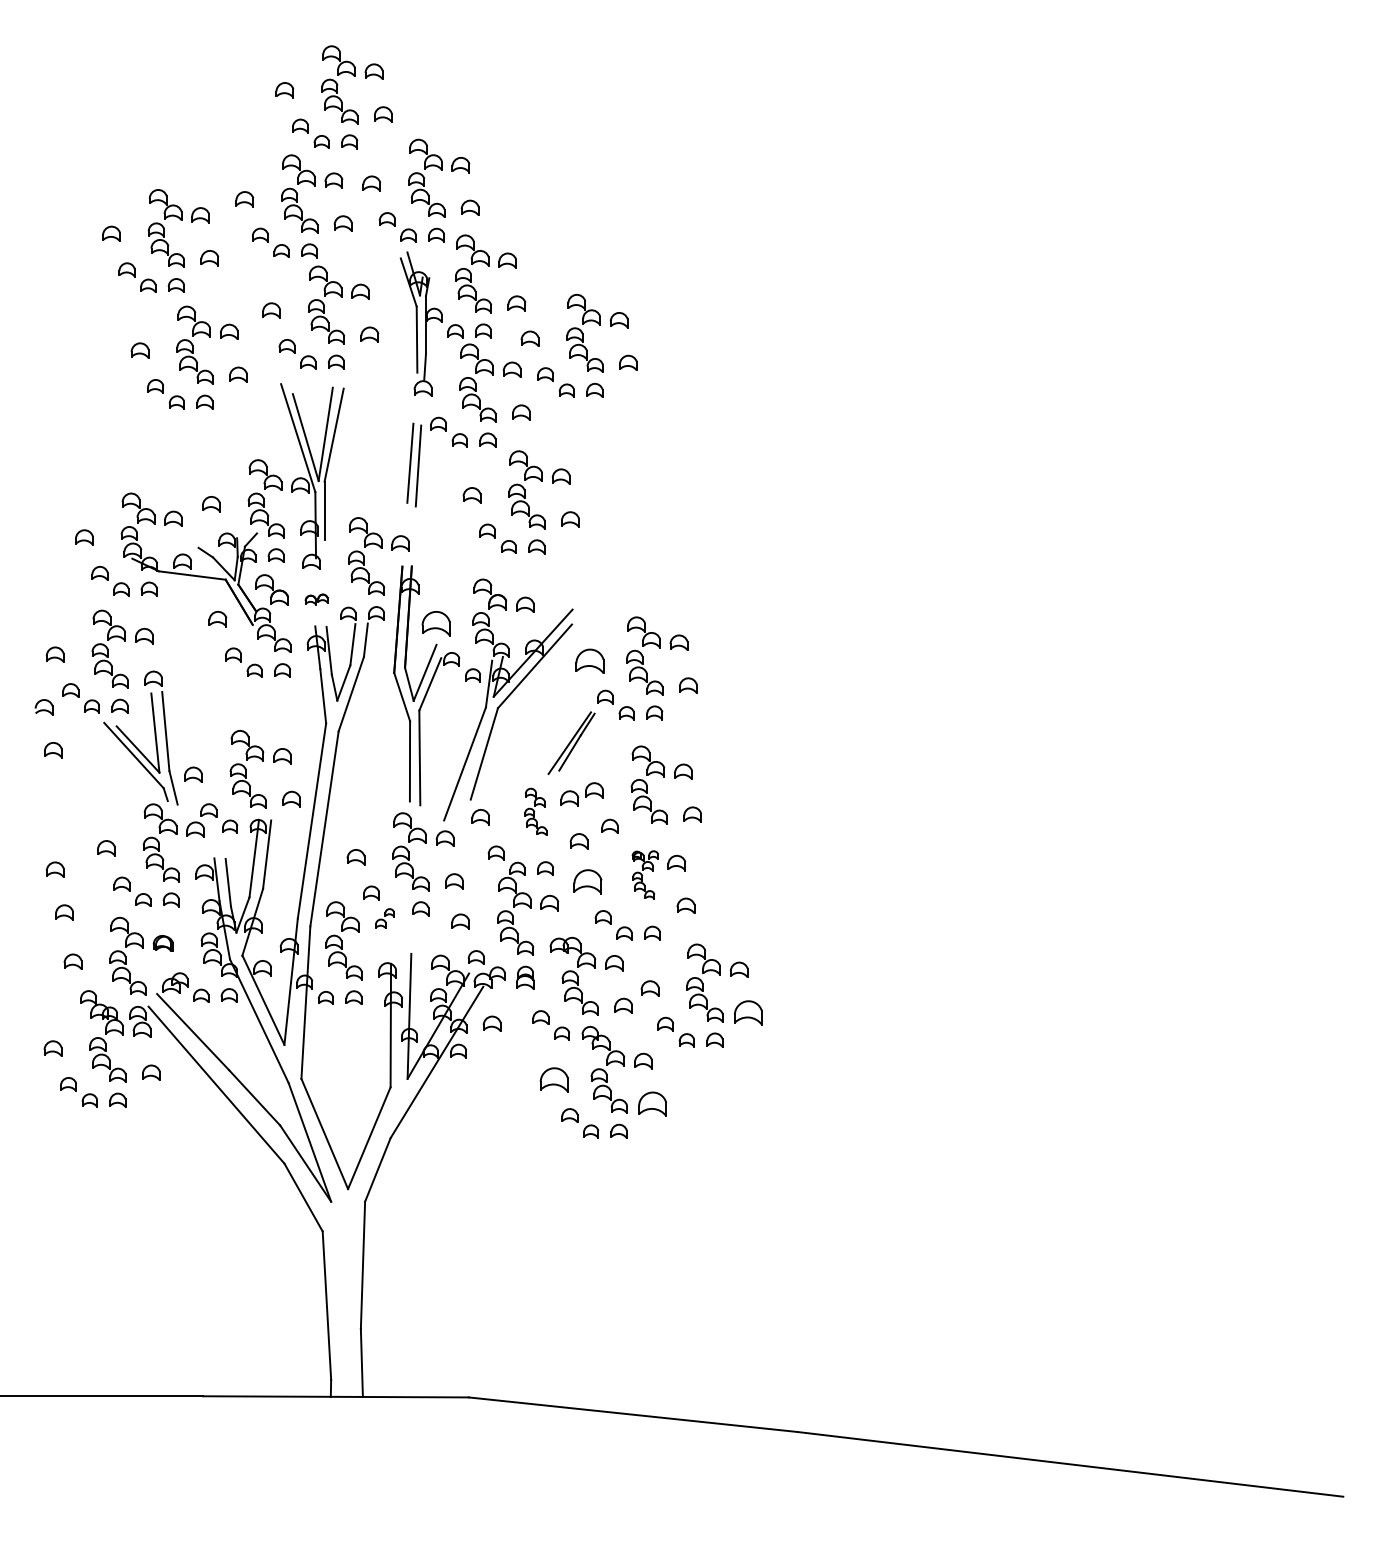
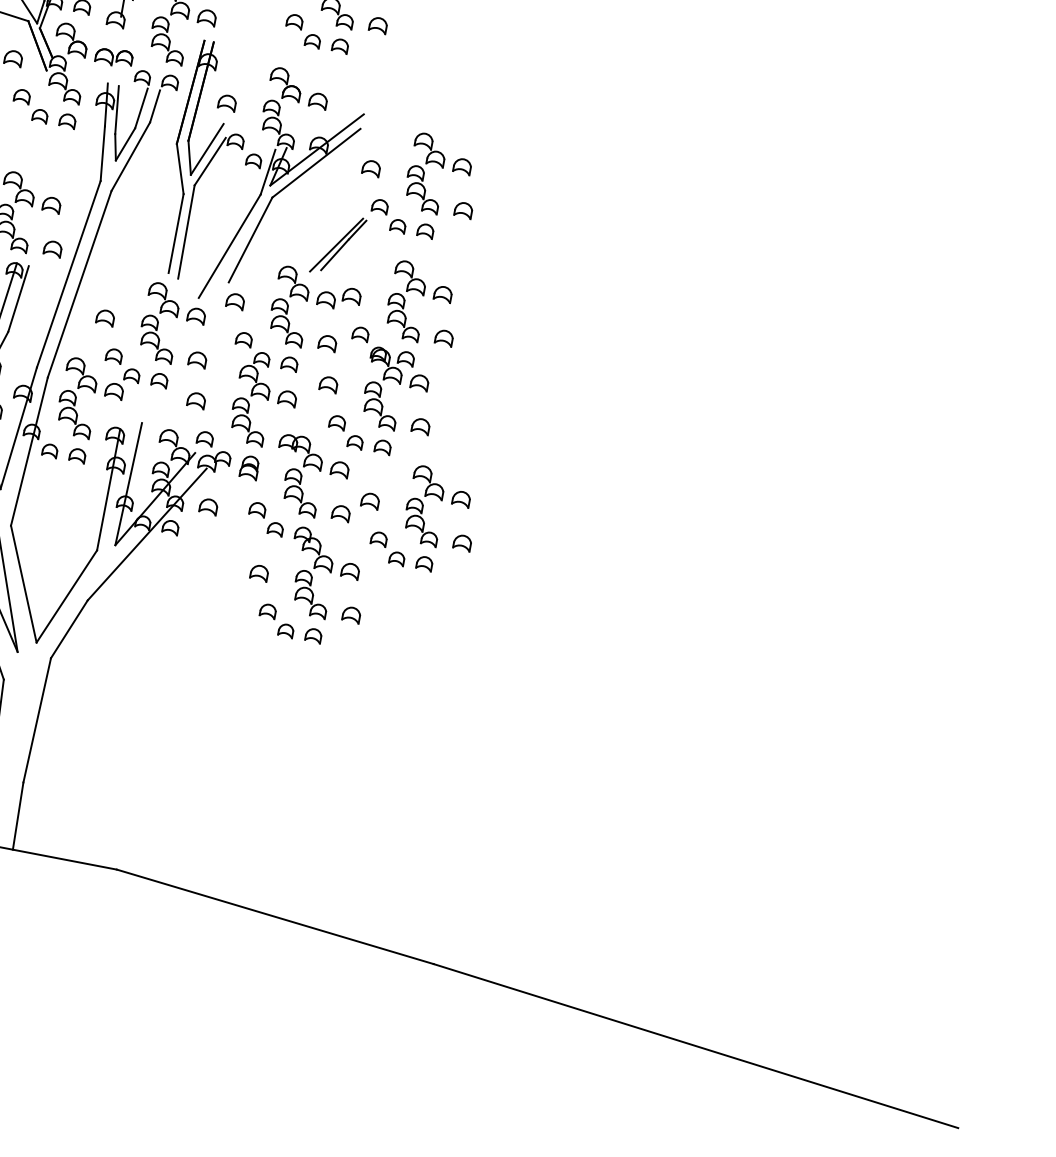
part: (316, 599) -> (114, 57), size x1.67
part: (436, 623) -> (227, 102), size x0.62
part: (589, 661) -> (370, 168), size x0.62
part: (535, 811) -> (290, 305), size x1.67
part: (645, 874) -> (386, 388), size x1.67
part: (587, 881) -> (328, 384), size x0.62
part: (384, 918) -> (122, 383), size x1.67
part: (748, 1012) -> (462, 542), size x0.62
part: (554, 1079) -> (259, 572), size x0.62
part: (652, 1103) -> (351, 614), size x0.62

